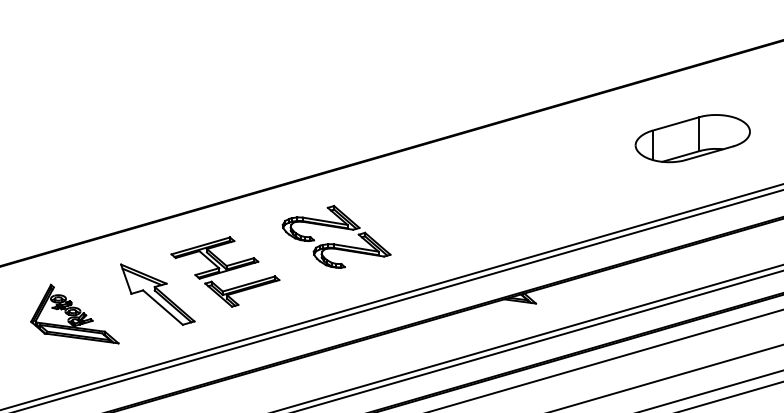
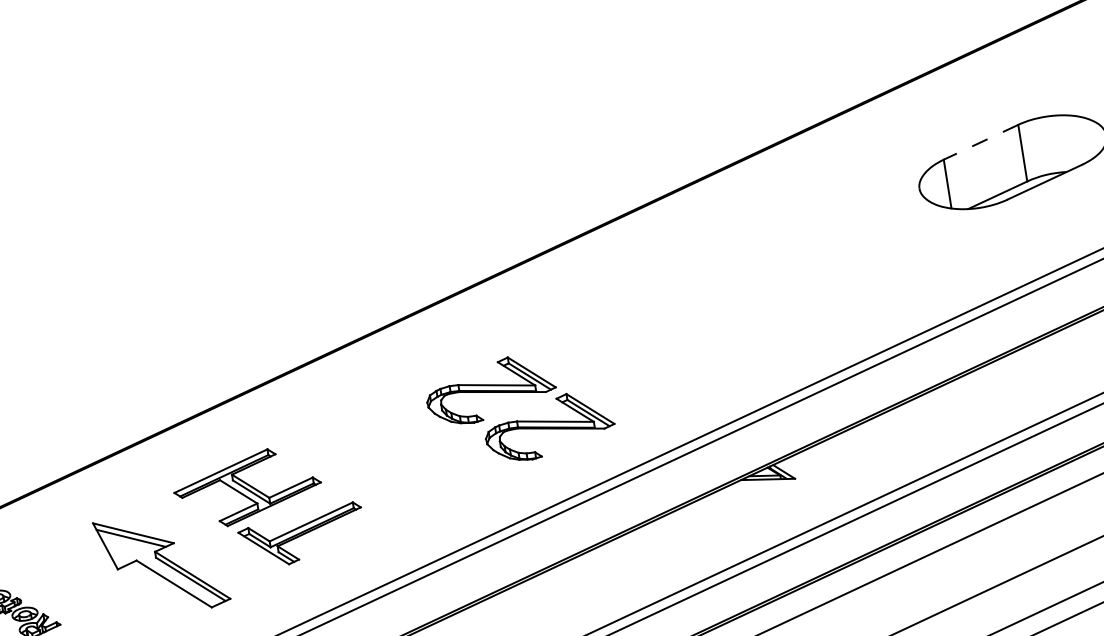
line: (675, 124) -> (980, 143), solid -> dashed
part: (336, 243) -> (521, 419), moved

